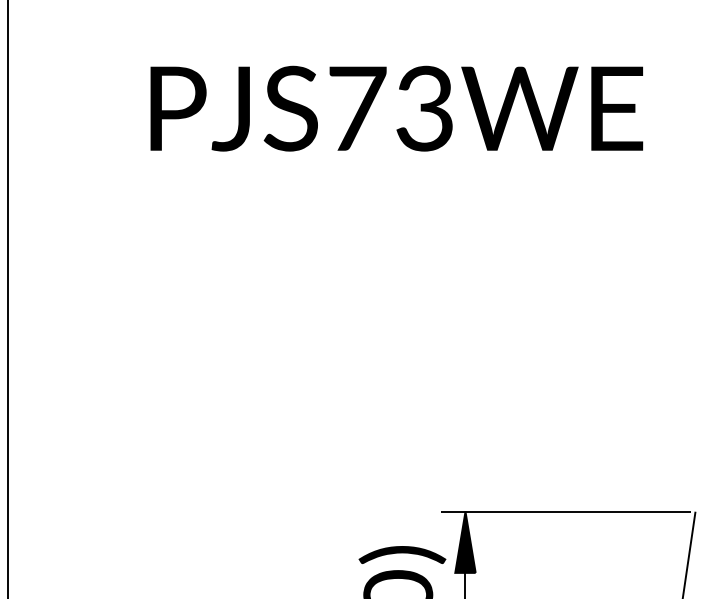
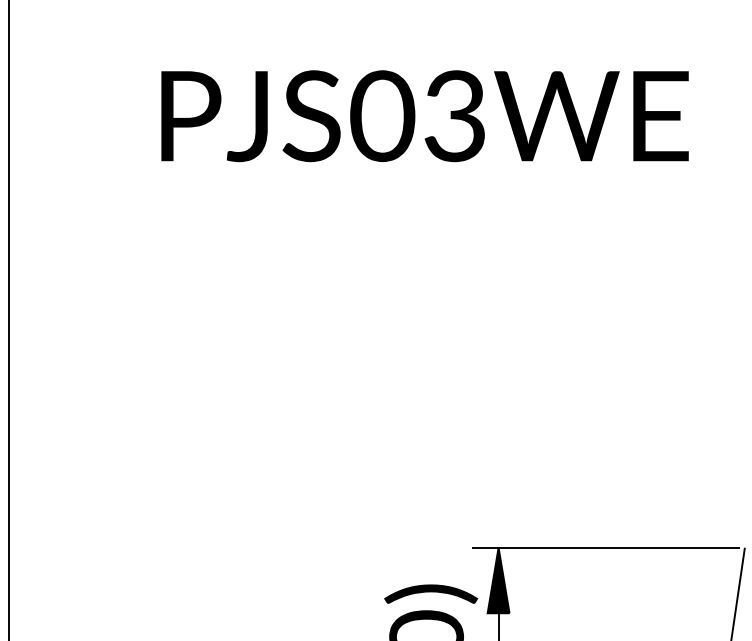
text: (356, 108) -> (381, 115), PJS73WE -> PJS03WE

